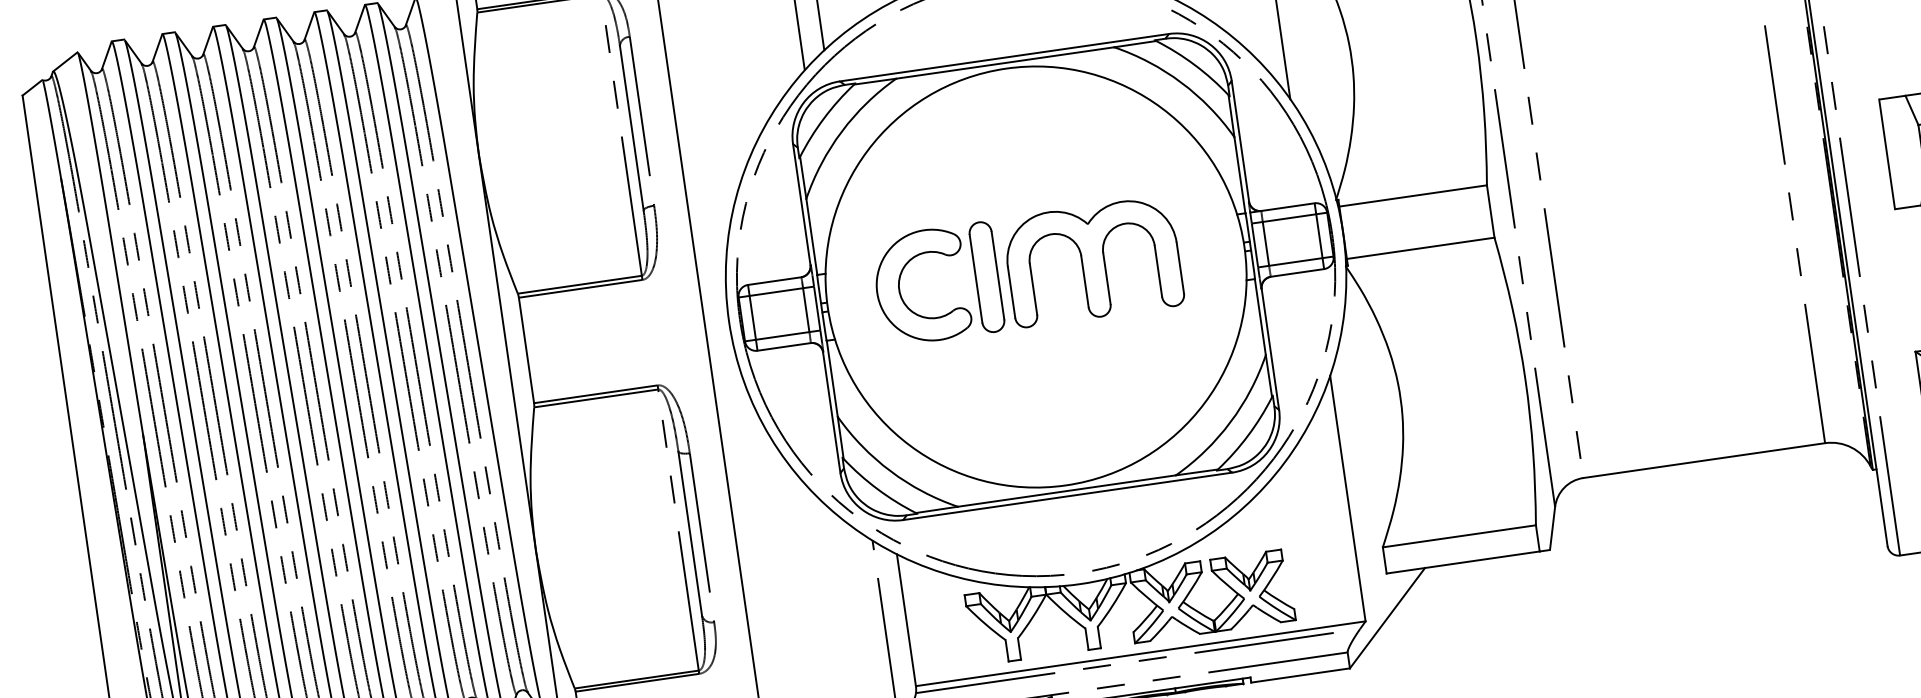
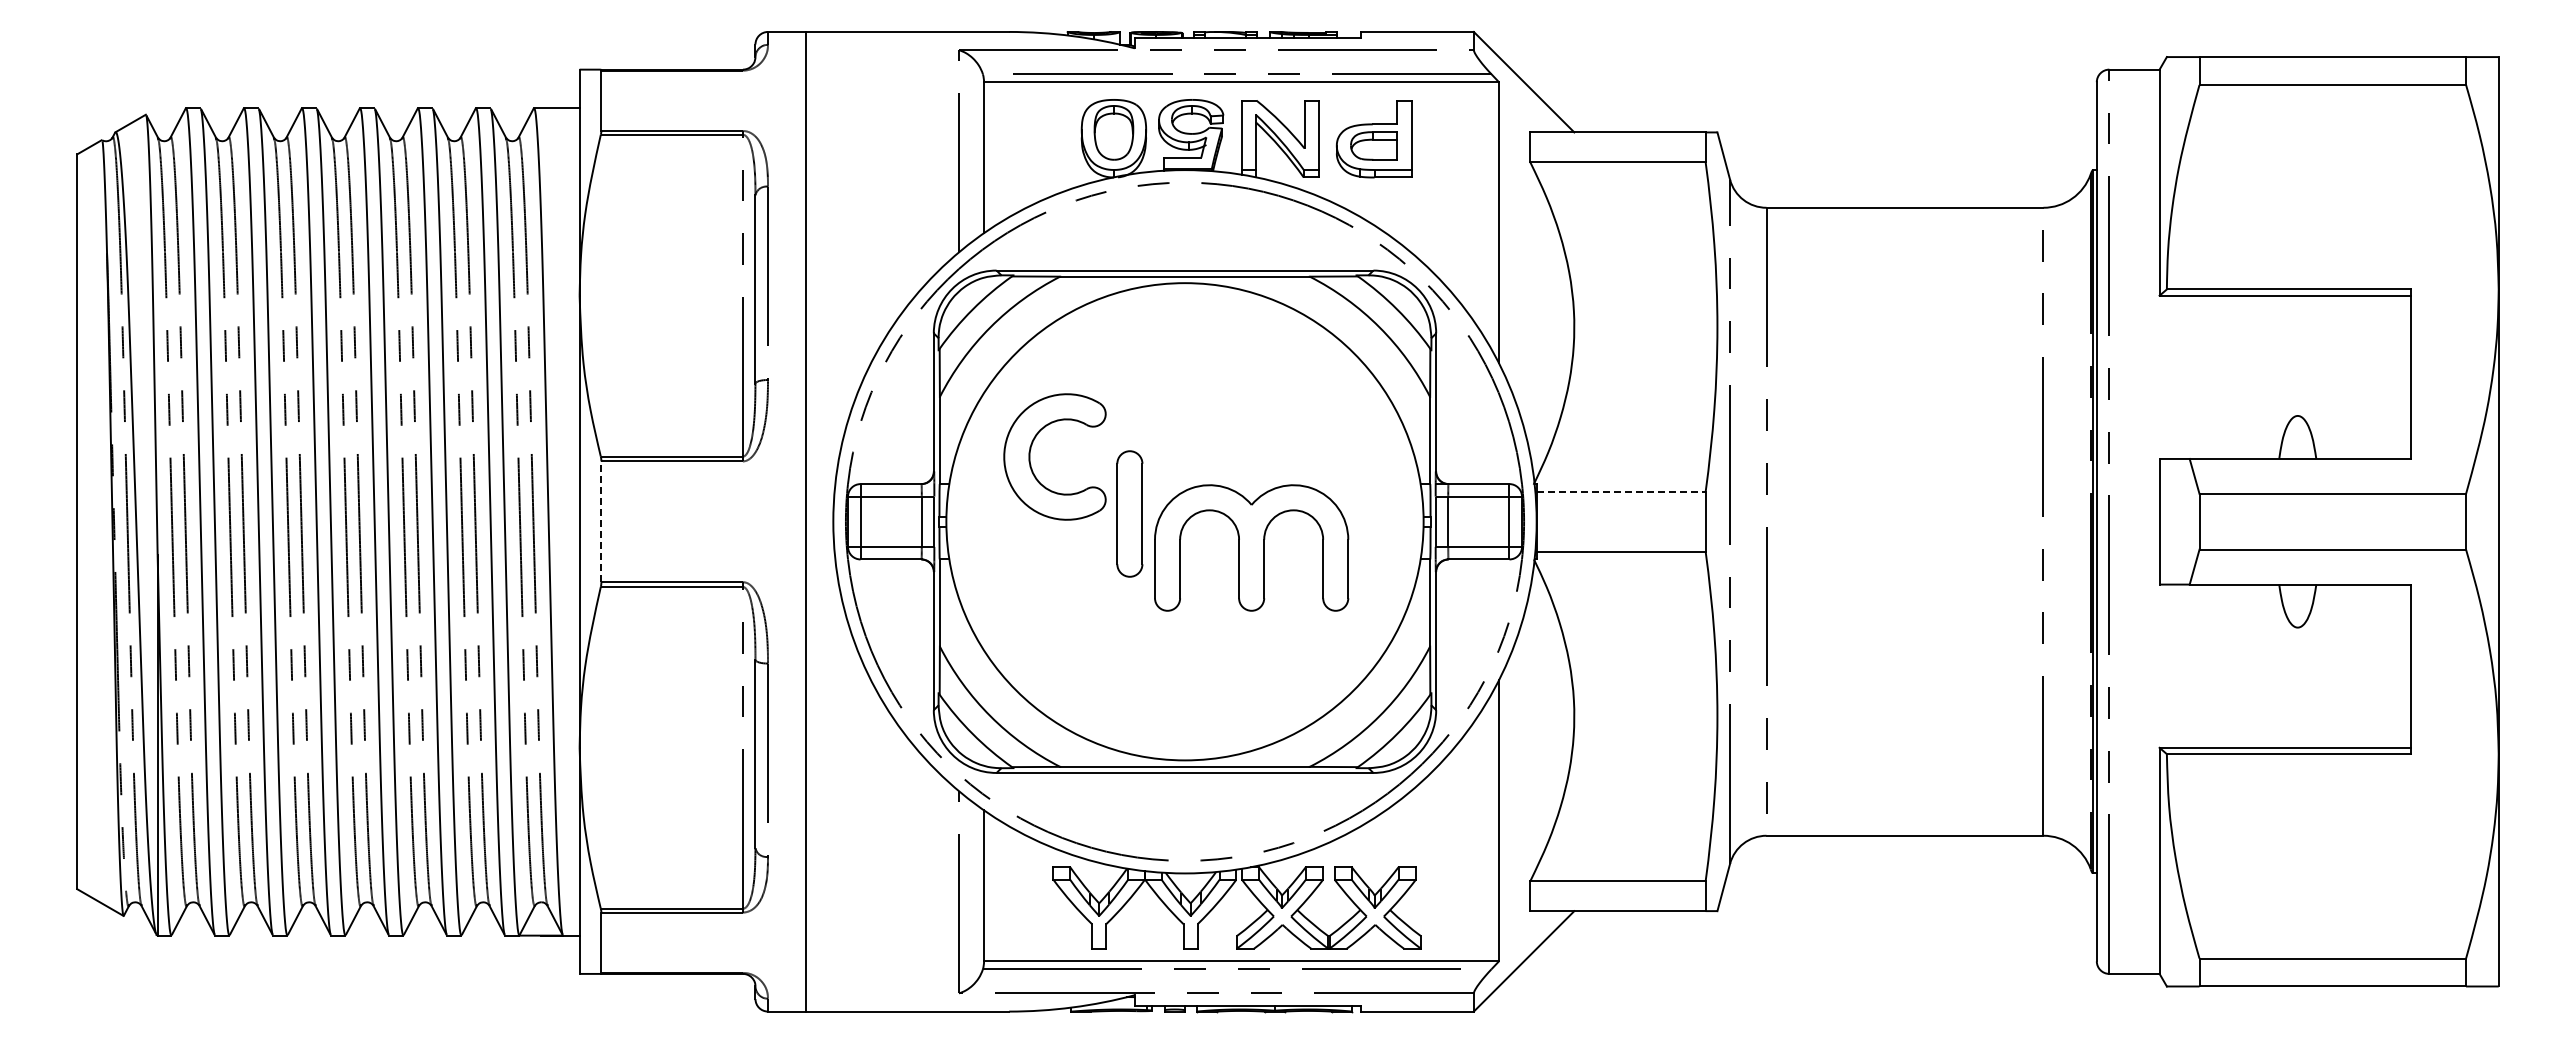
line: (1413, 195) -> (1621, 491), solid -> dashed
part: (1093, 261) -> (1251, 547), moved
part: (900, 289) -> (1030, 456), moved
line: (526, 350) -> (601, 521), solid -> dashed

